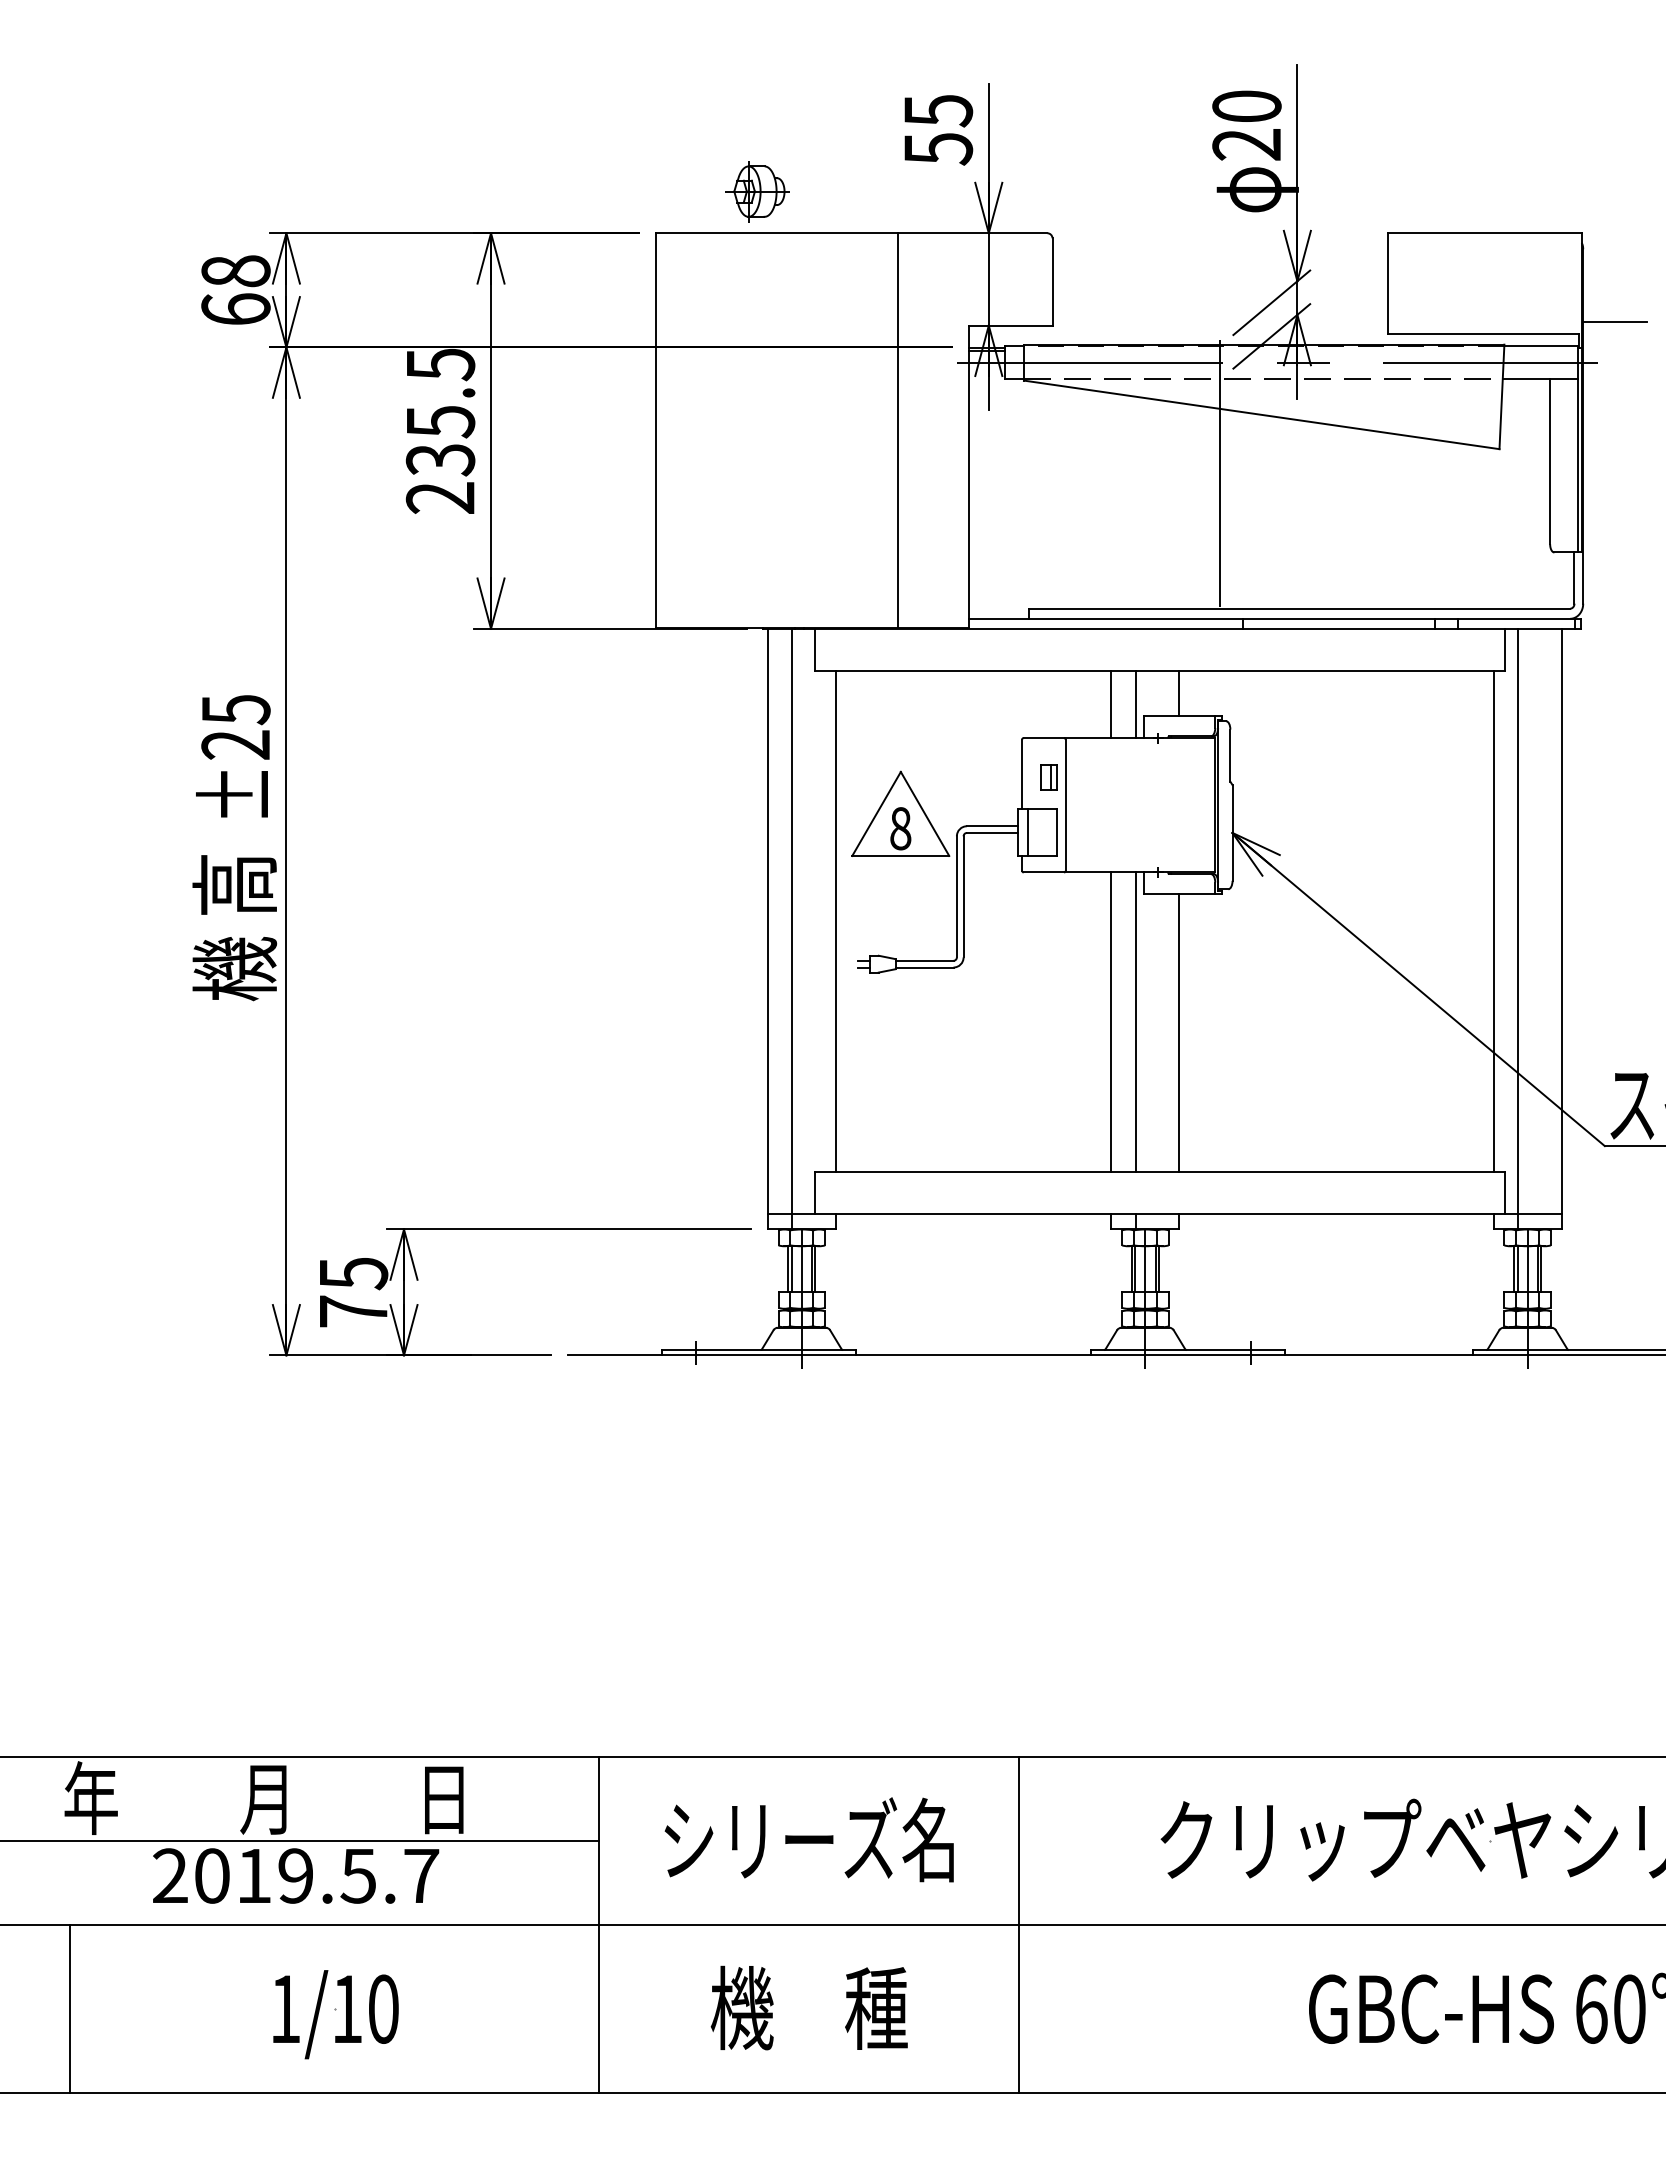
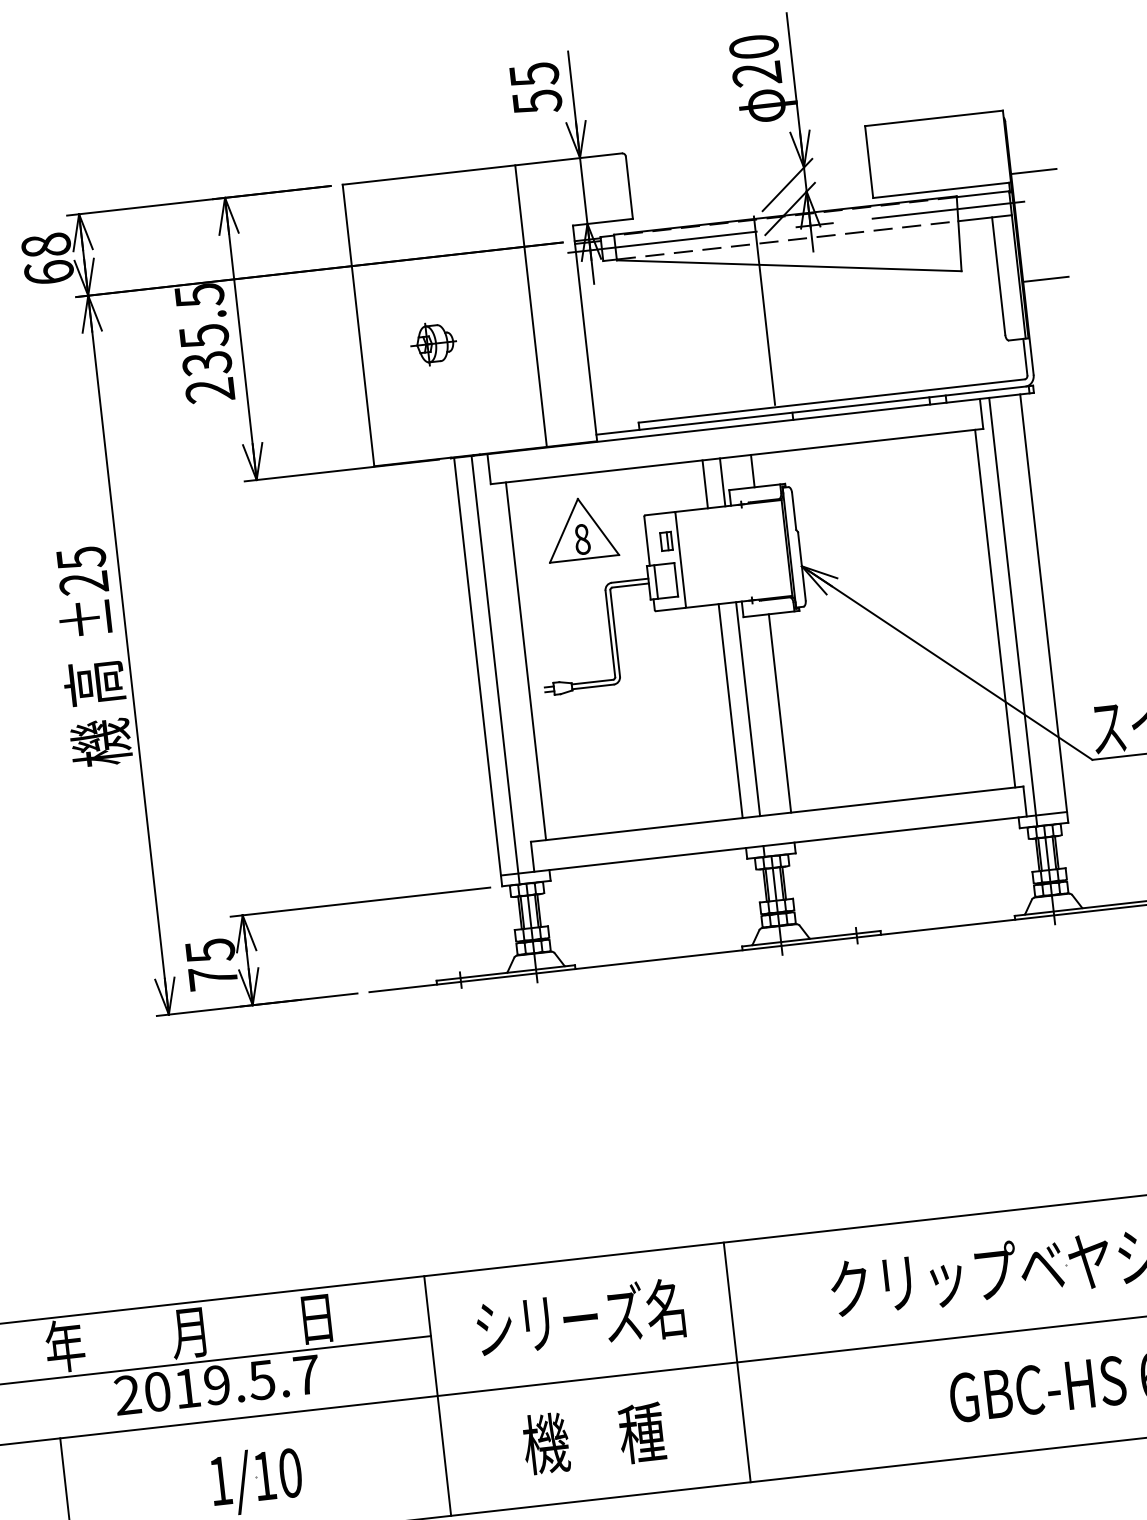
part: (757, 191) -> (433, 343), moved
line: (1614, 473) -> (1045, 279), added
part: (900, 813) -> (580, 528), moved

